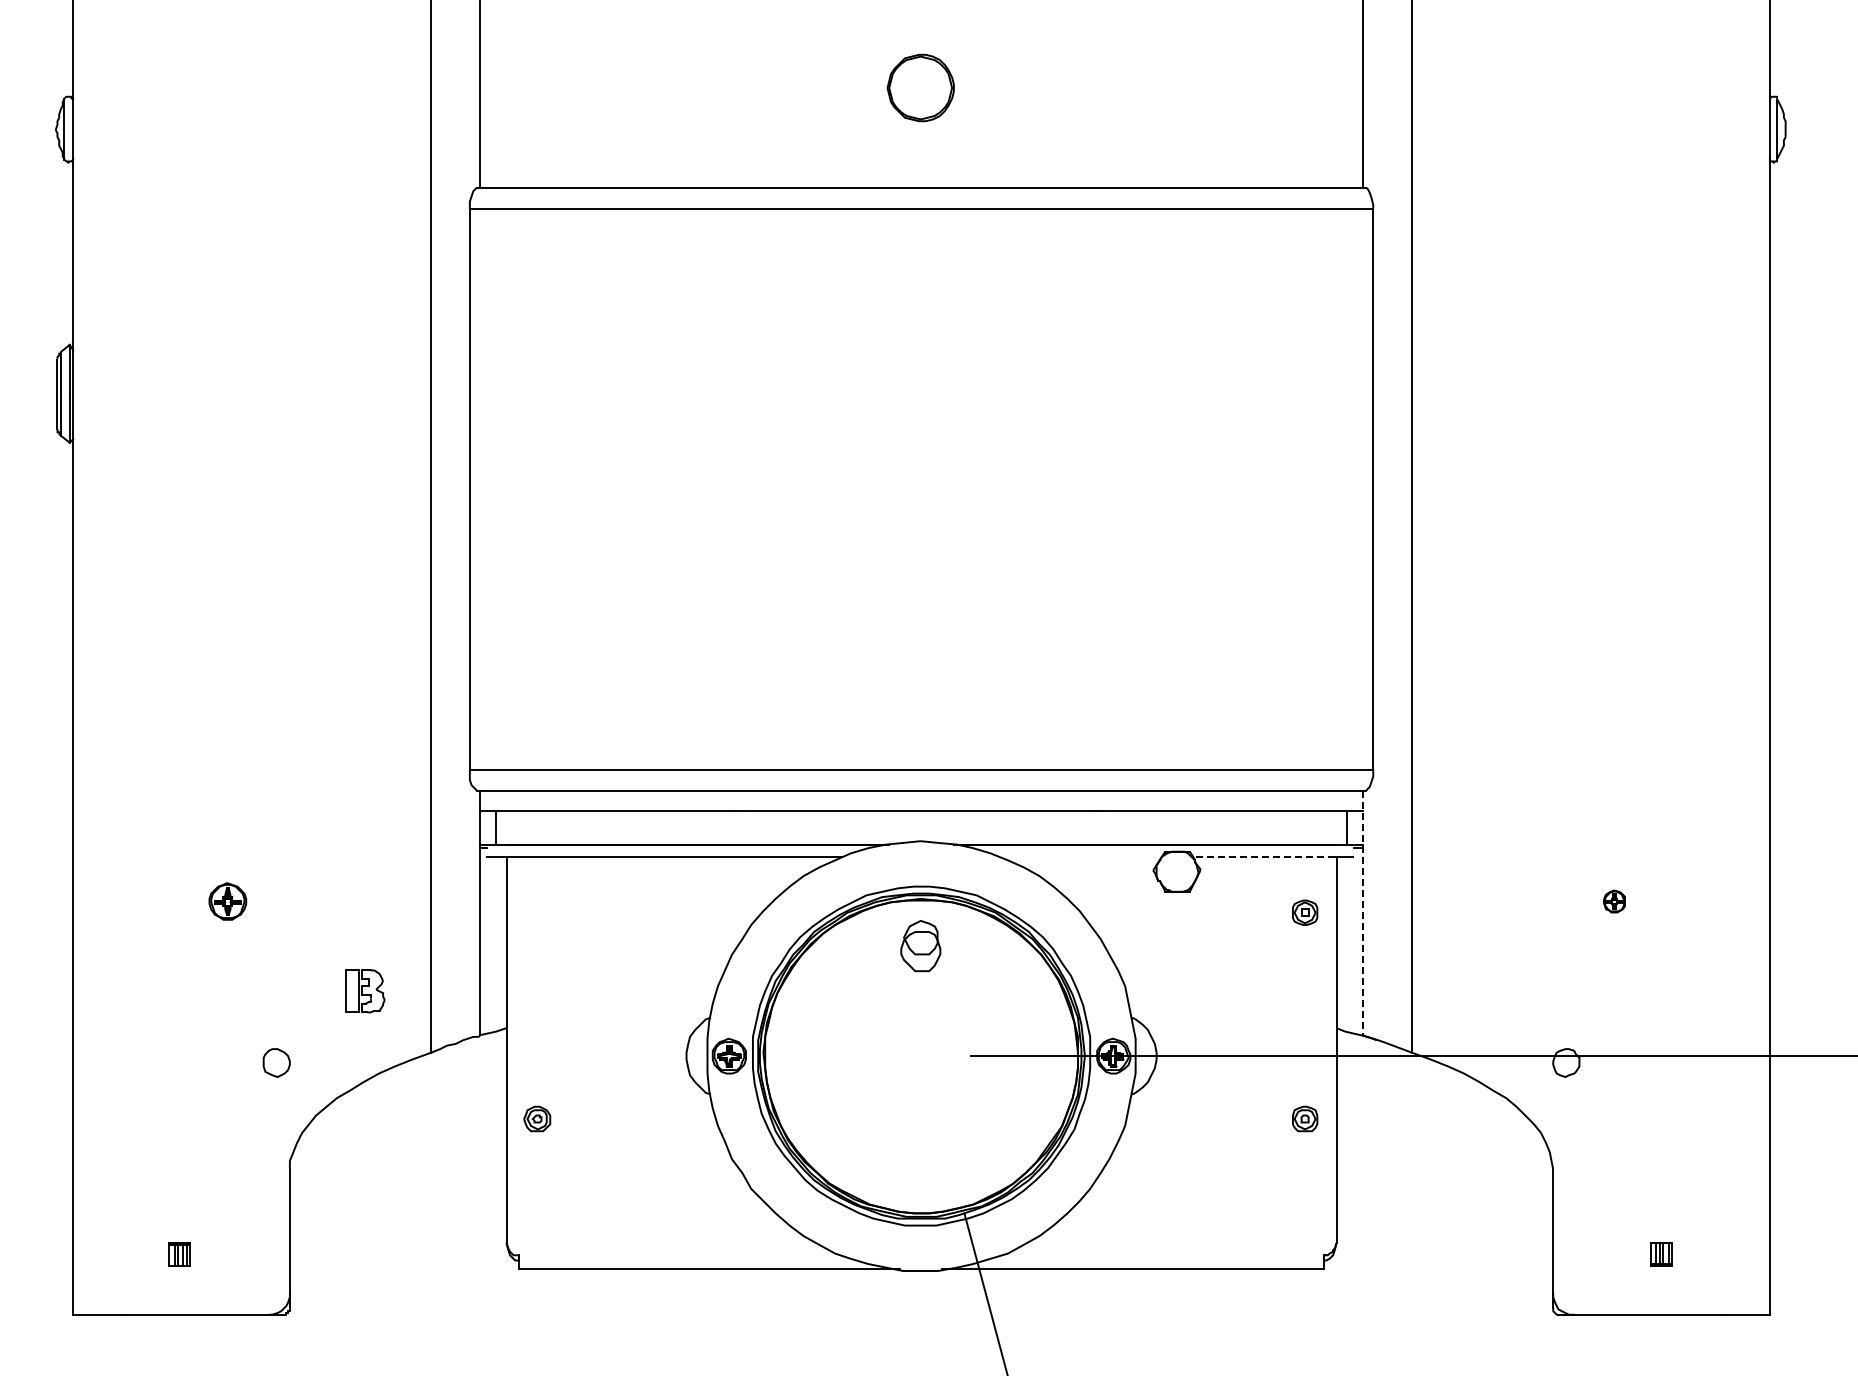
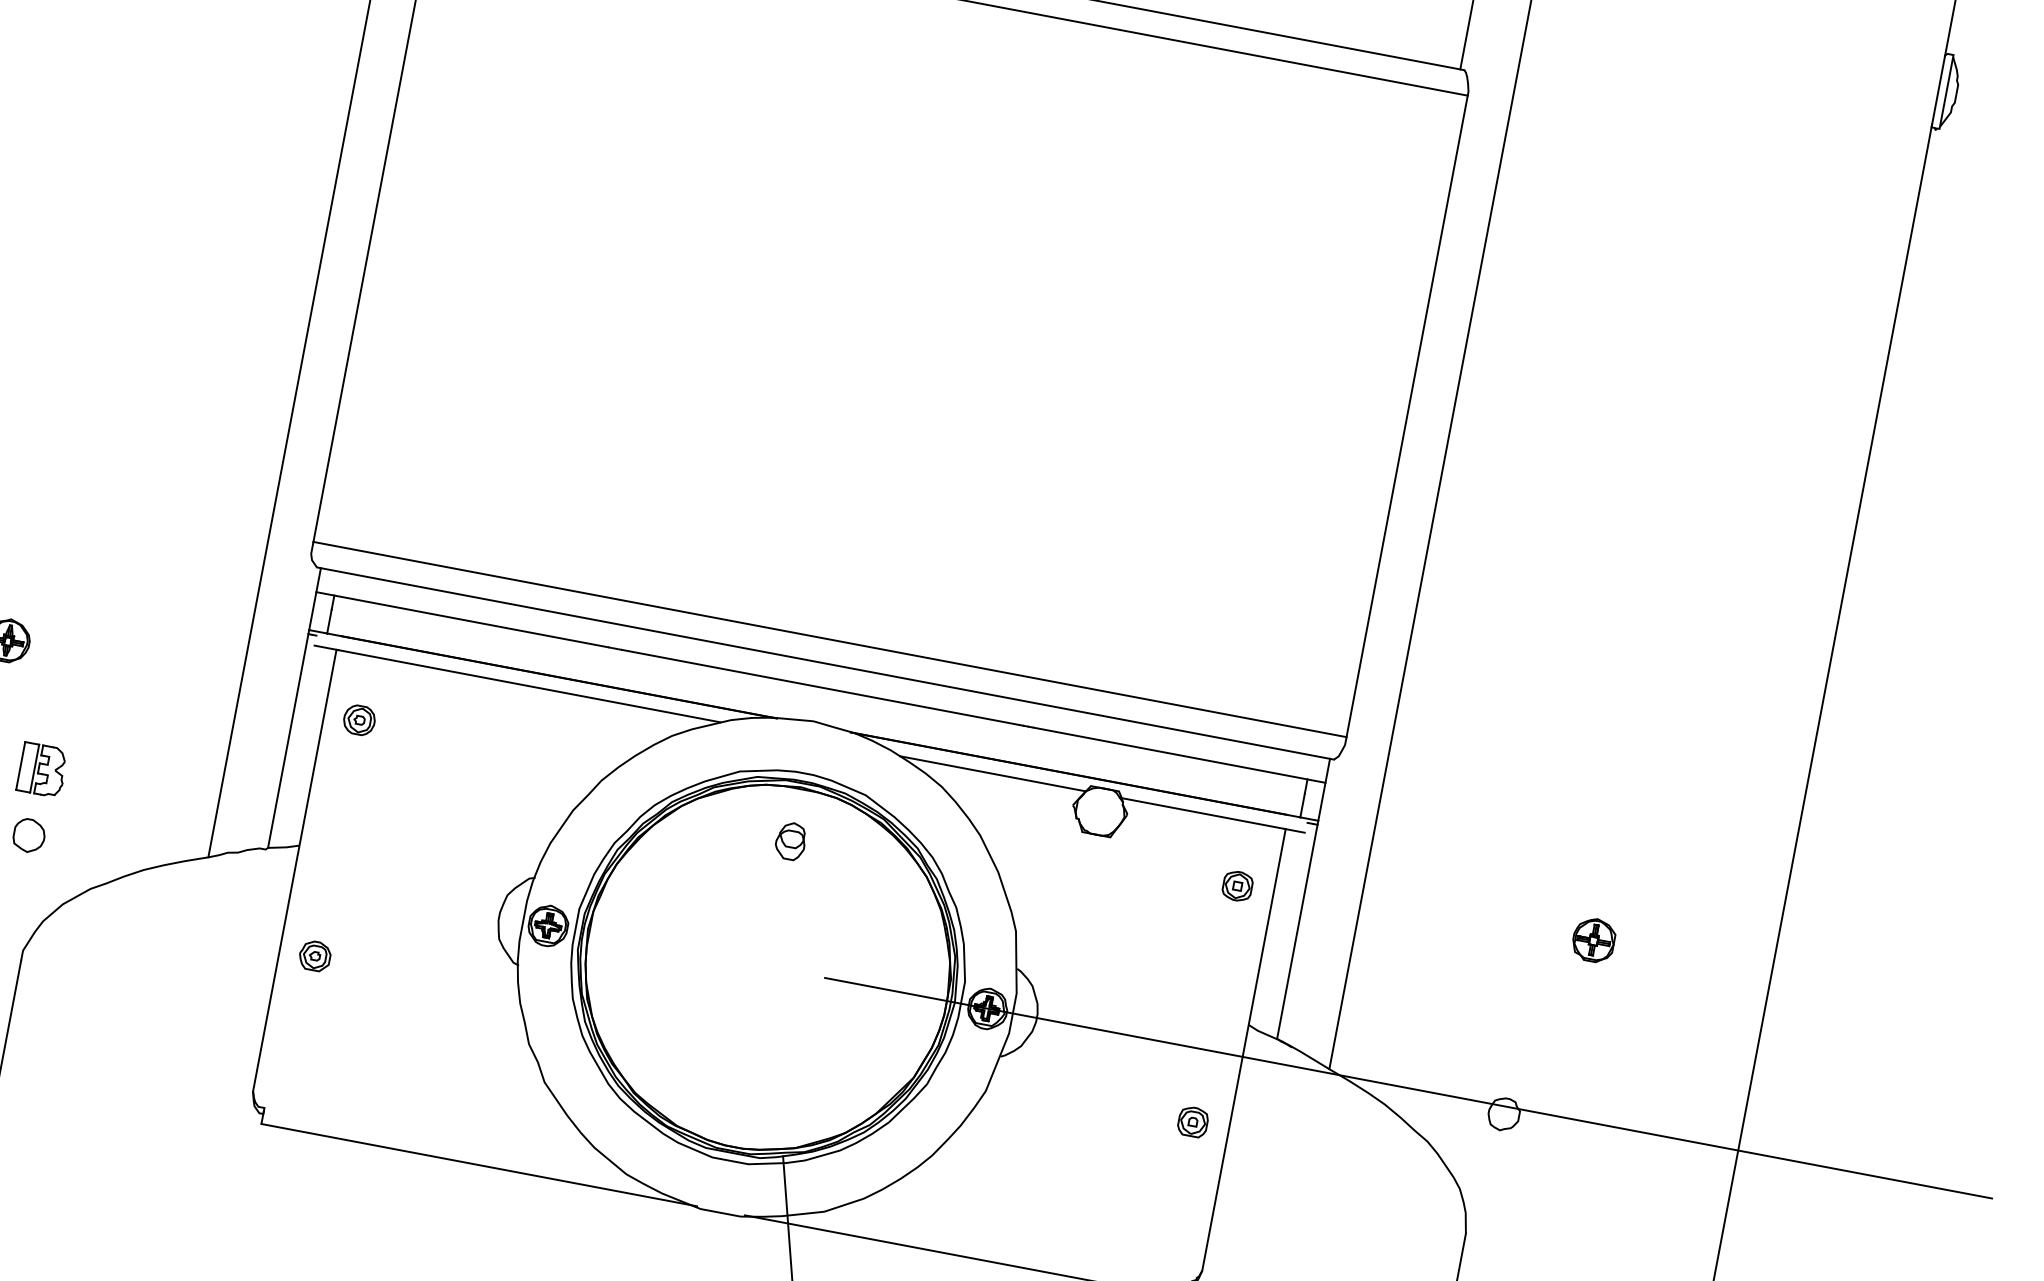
line: (1080, 856) -> (992, 773), added
line: (1263, 856) -> (1202, 812), dashed -> solid
part: (1614, 901) -> (1593, 940), size x1.67
part: (537, 912) -> (359, 720), added
line: (1362, 913) -> (1303, 899), dashed -> solid
part: (920, 945) -> (790, 840), size x0.62
part: (365, 991) -> (42, 770), moved

